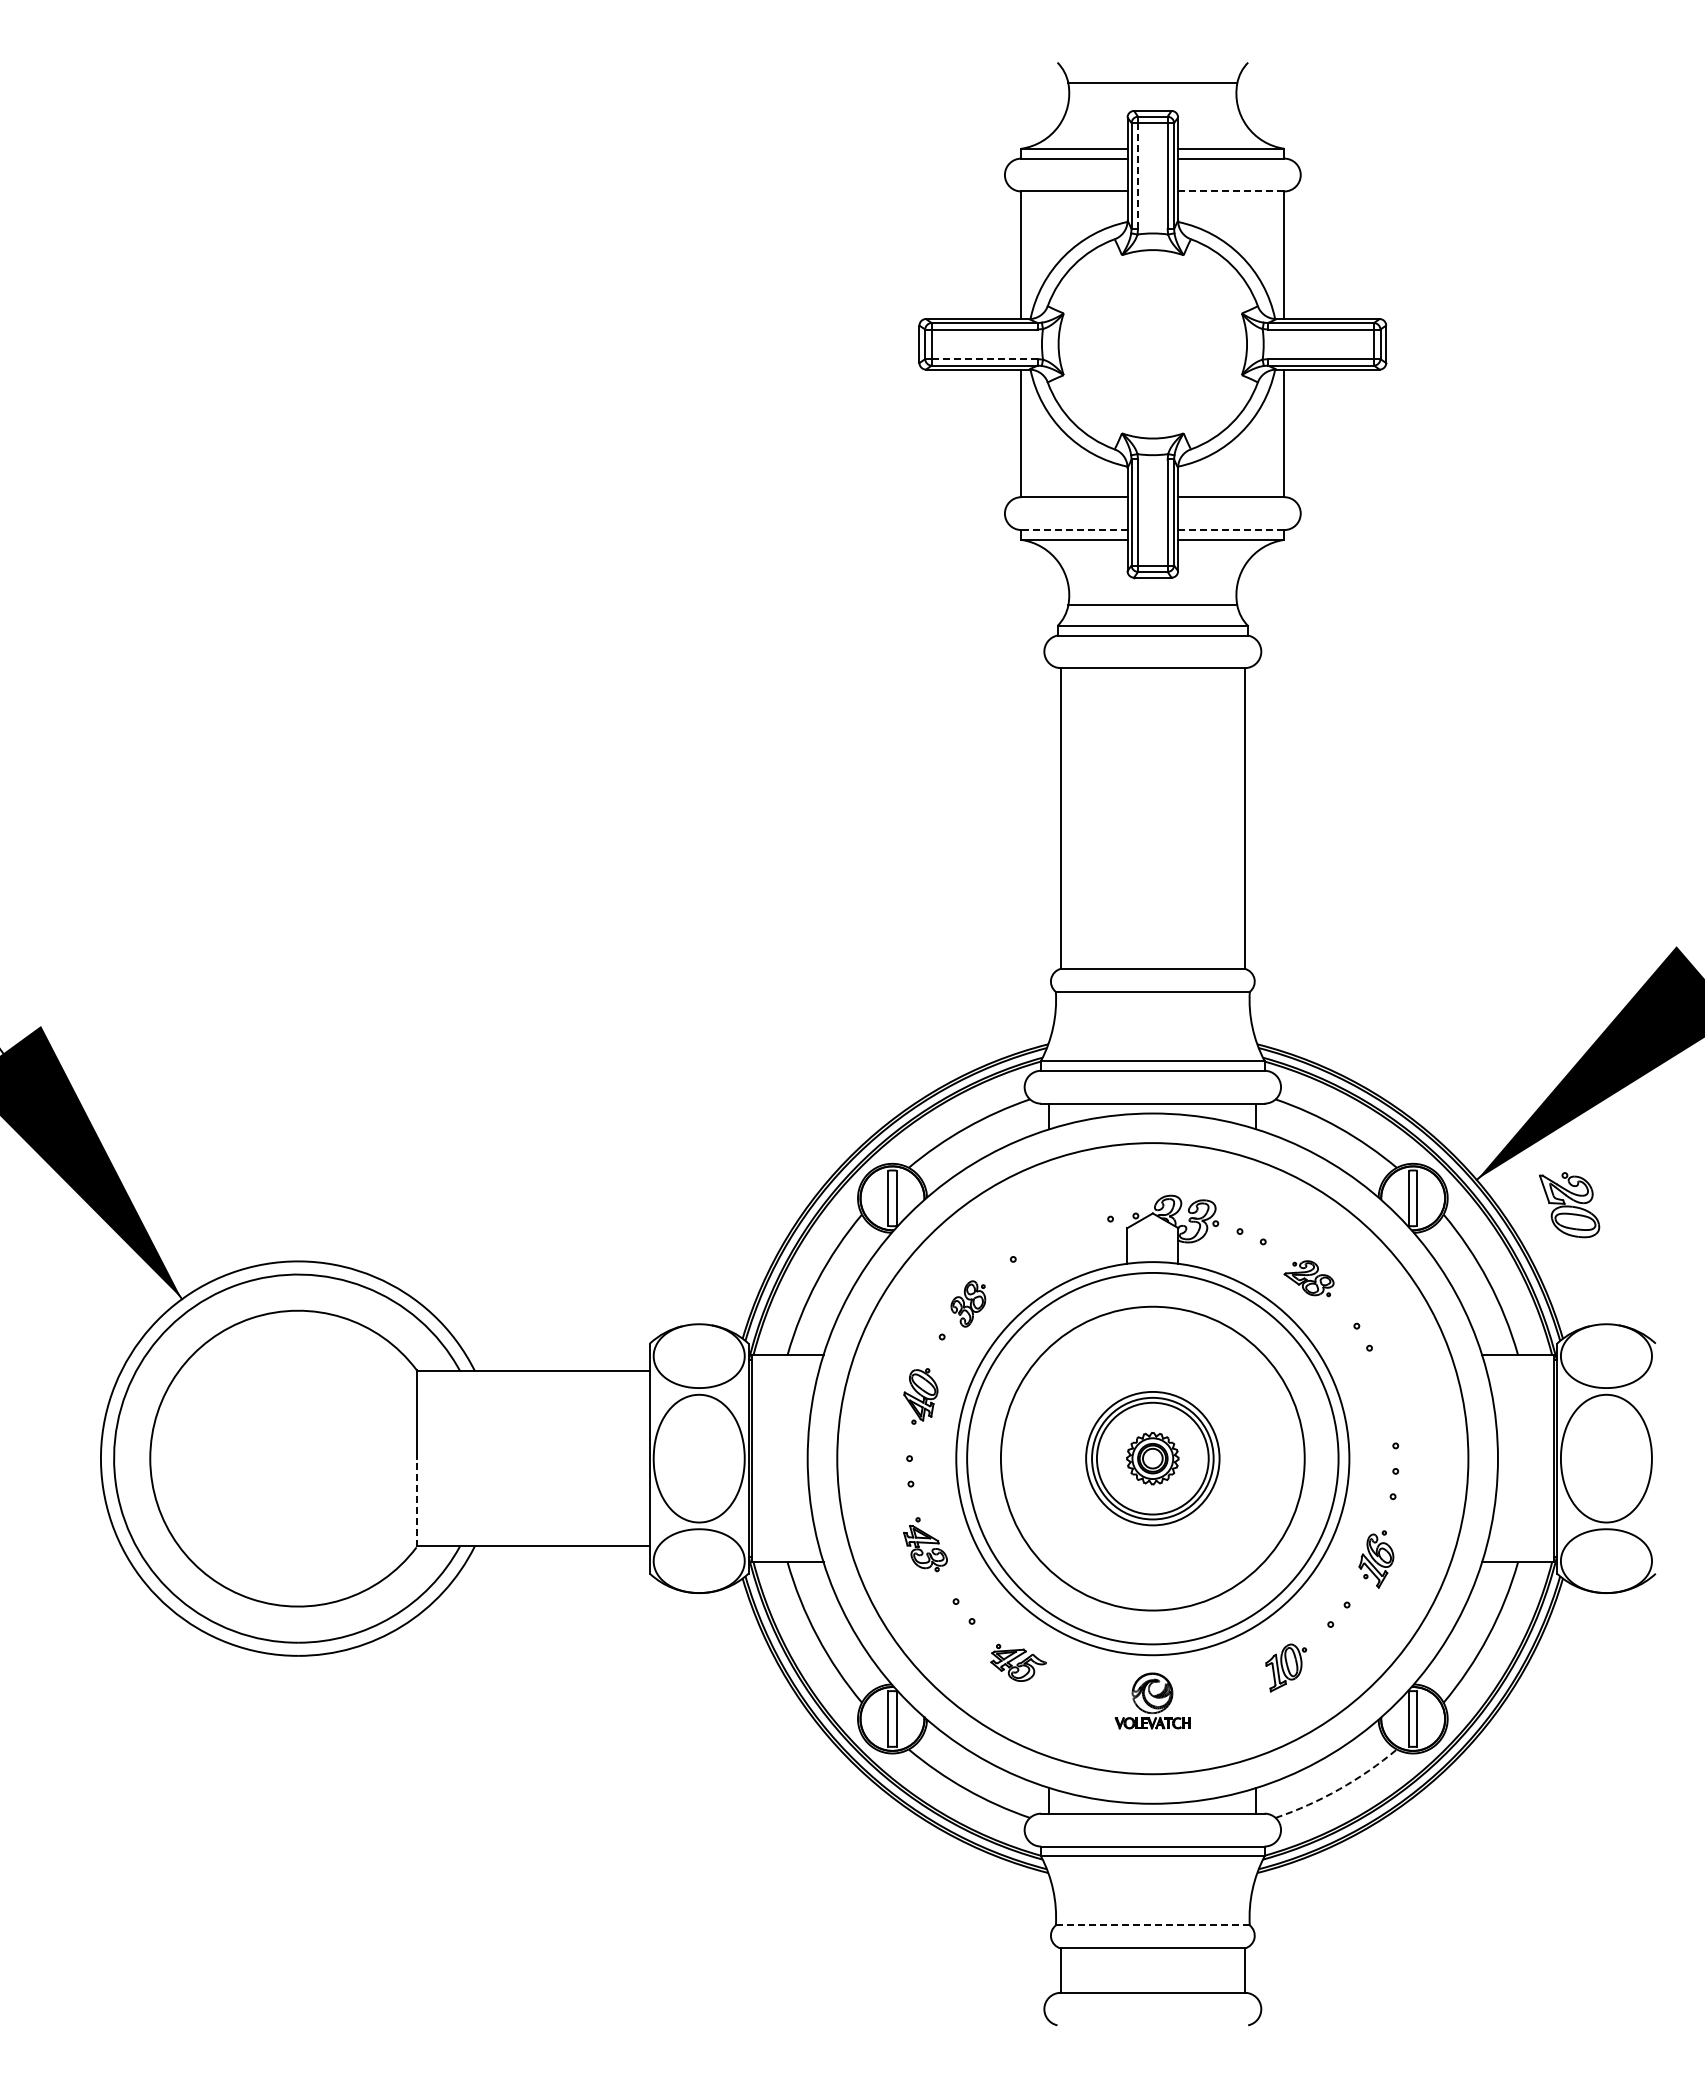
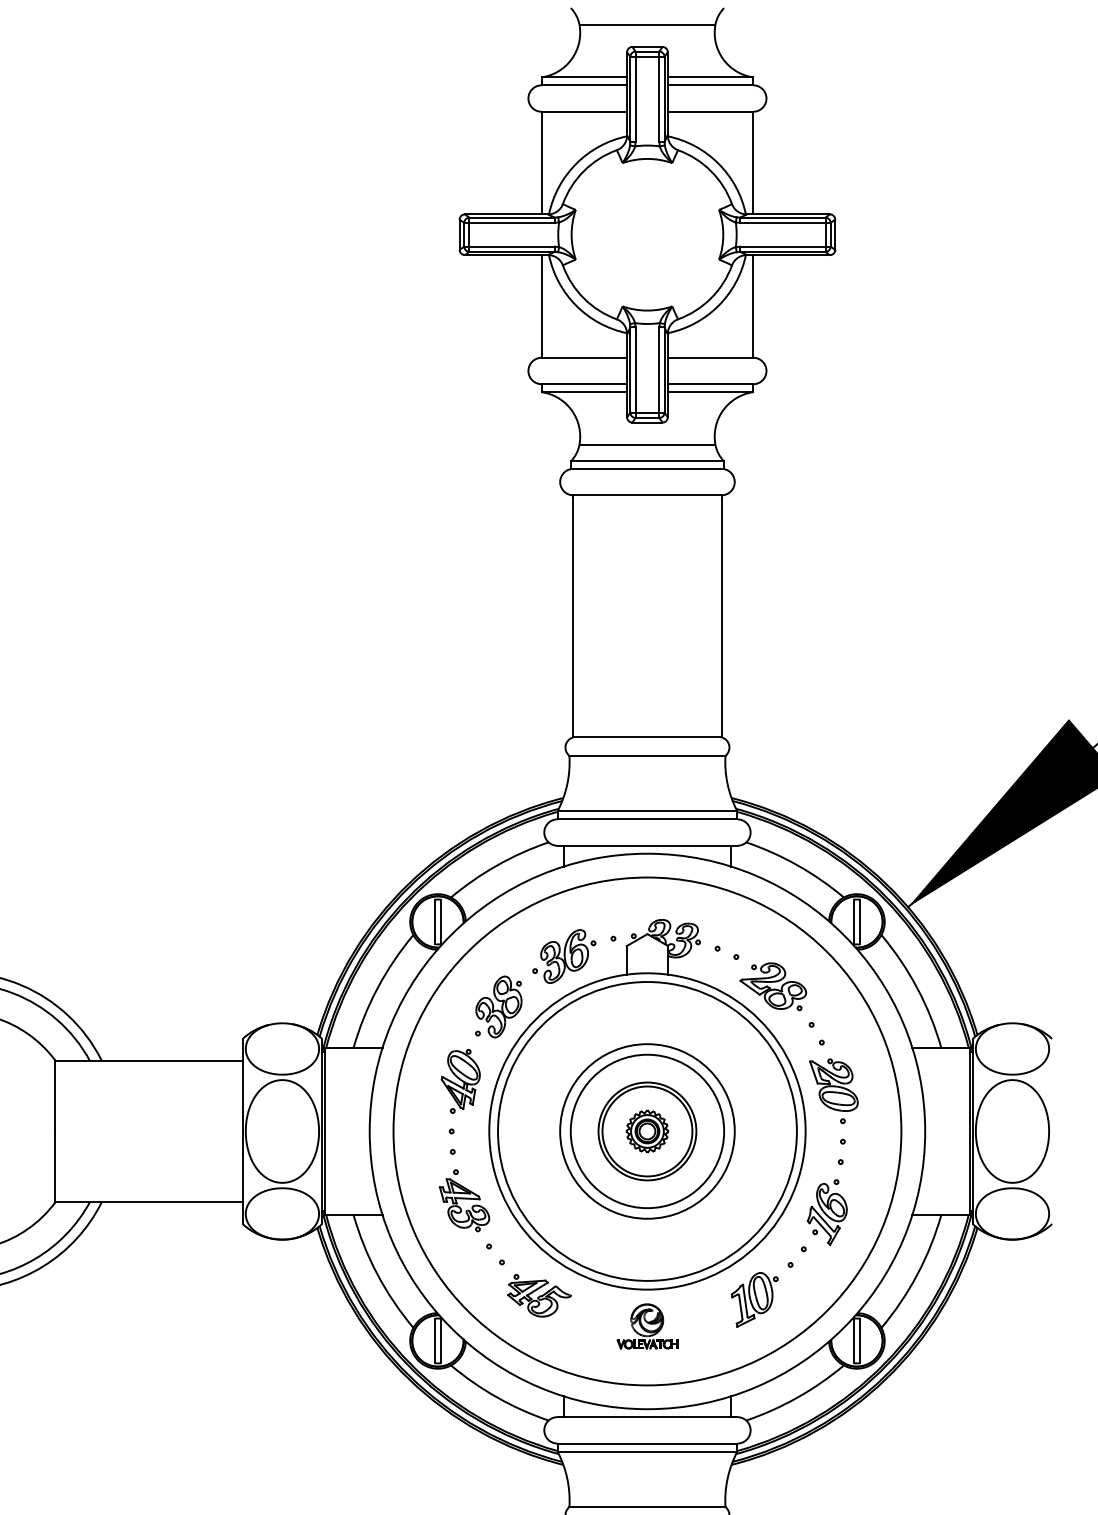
line: (1138, 176) -> (635, 99), dashed -> solid
line: (1230, 191) -> (709, 111), dashed -> solid
line: (985, 359) -> (512, 246), dashed -> solid
line: (1073, 530) -> (583, 384), dashed -> solid
line: (1230, 530) -> (709, 384), dashed -> solid
part: (1569, 1205) -> (833, 1085), moved
part: (1054, 1241) -> (568, 956), added
part: (1308, 1278) -> (772, 986), size x1.67
part: (968, 1303) -> (499, 1006), size x1.67
part: (920, 1396) -> (460, 1081), size x1.43
circle: (1152, 1458) -> (647, 1131), size x0.71
circle: (1152, 1458) -> (647, 1131), size x1.43
line: (416, 1502) -> (54, 1166), dashed -> solid
part: (925, 1544) -> (464, 1200), size x1.43
part: (1376, 1559) -> (827, 1212), size x1.43
part: (1018, 1662) -> (539, 1295), size x1.43
part: (1285, 1667) -> (754, 1299), size x1.43
arc: (1339, 1789) -> (797, 1397), dashed -> solid
line: (1152, 1925) -> (647, 1507), dashed -> solid

